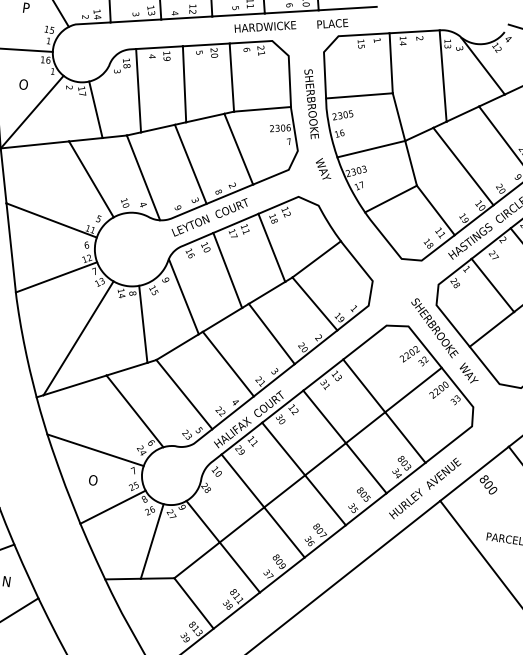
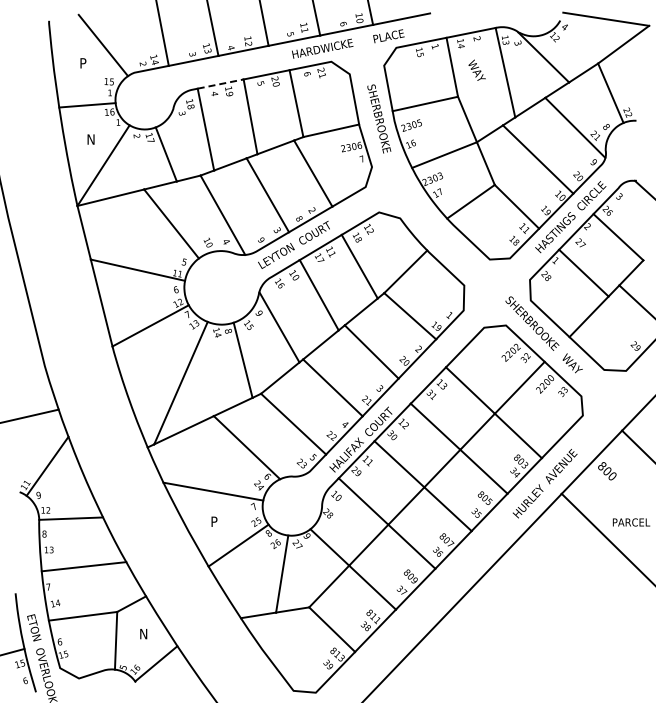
line: (160, 47) -> (221, 83), solid -> dashed
text: (23, 84) -> (91, 139), O -> N
text: (323, 168) -> (476, 69), moved
text: (93, 480) -> (215, 521), O -> P

